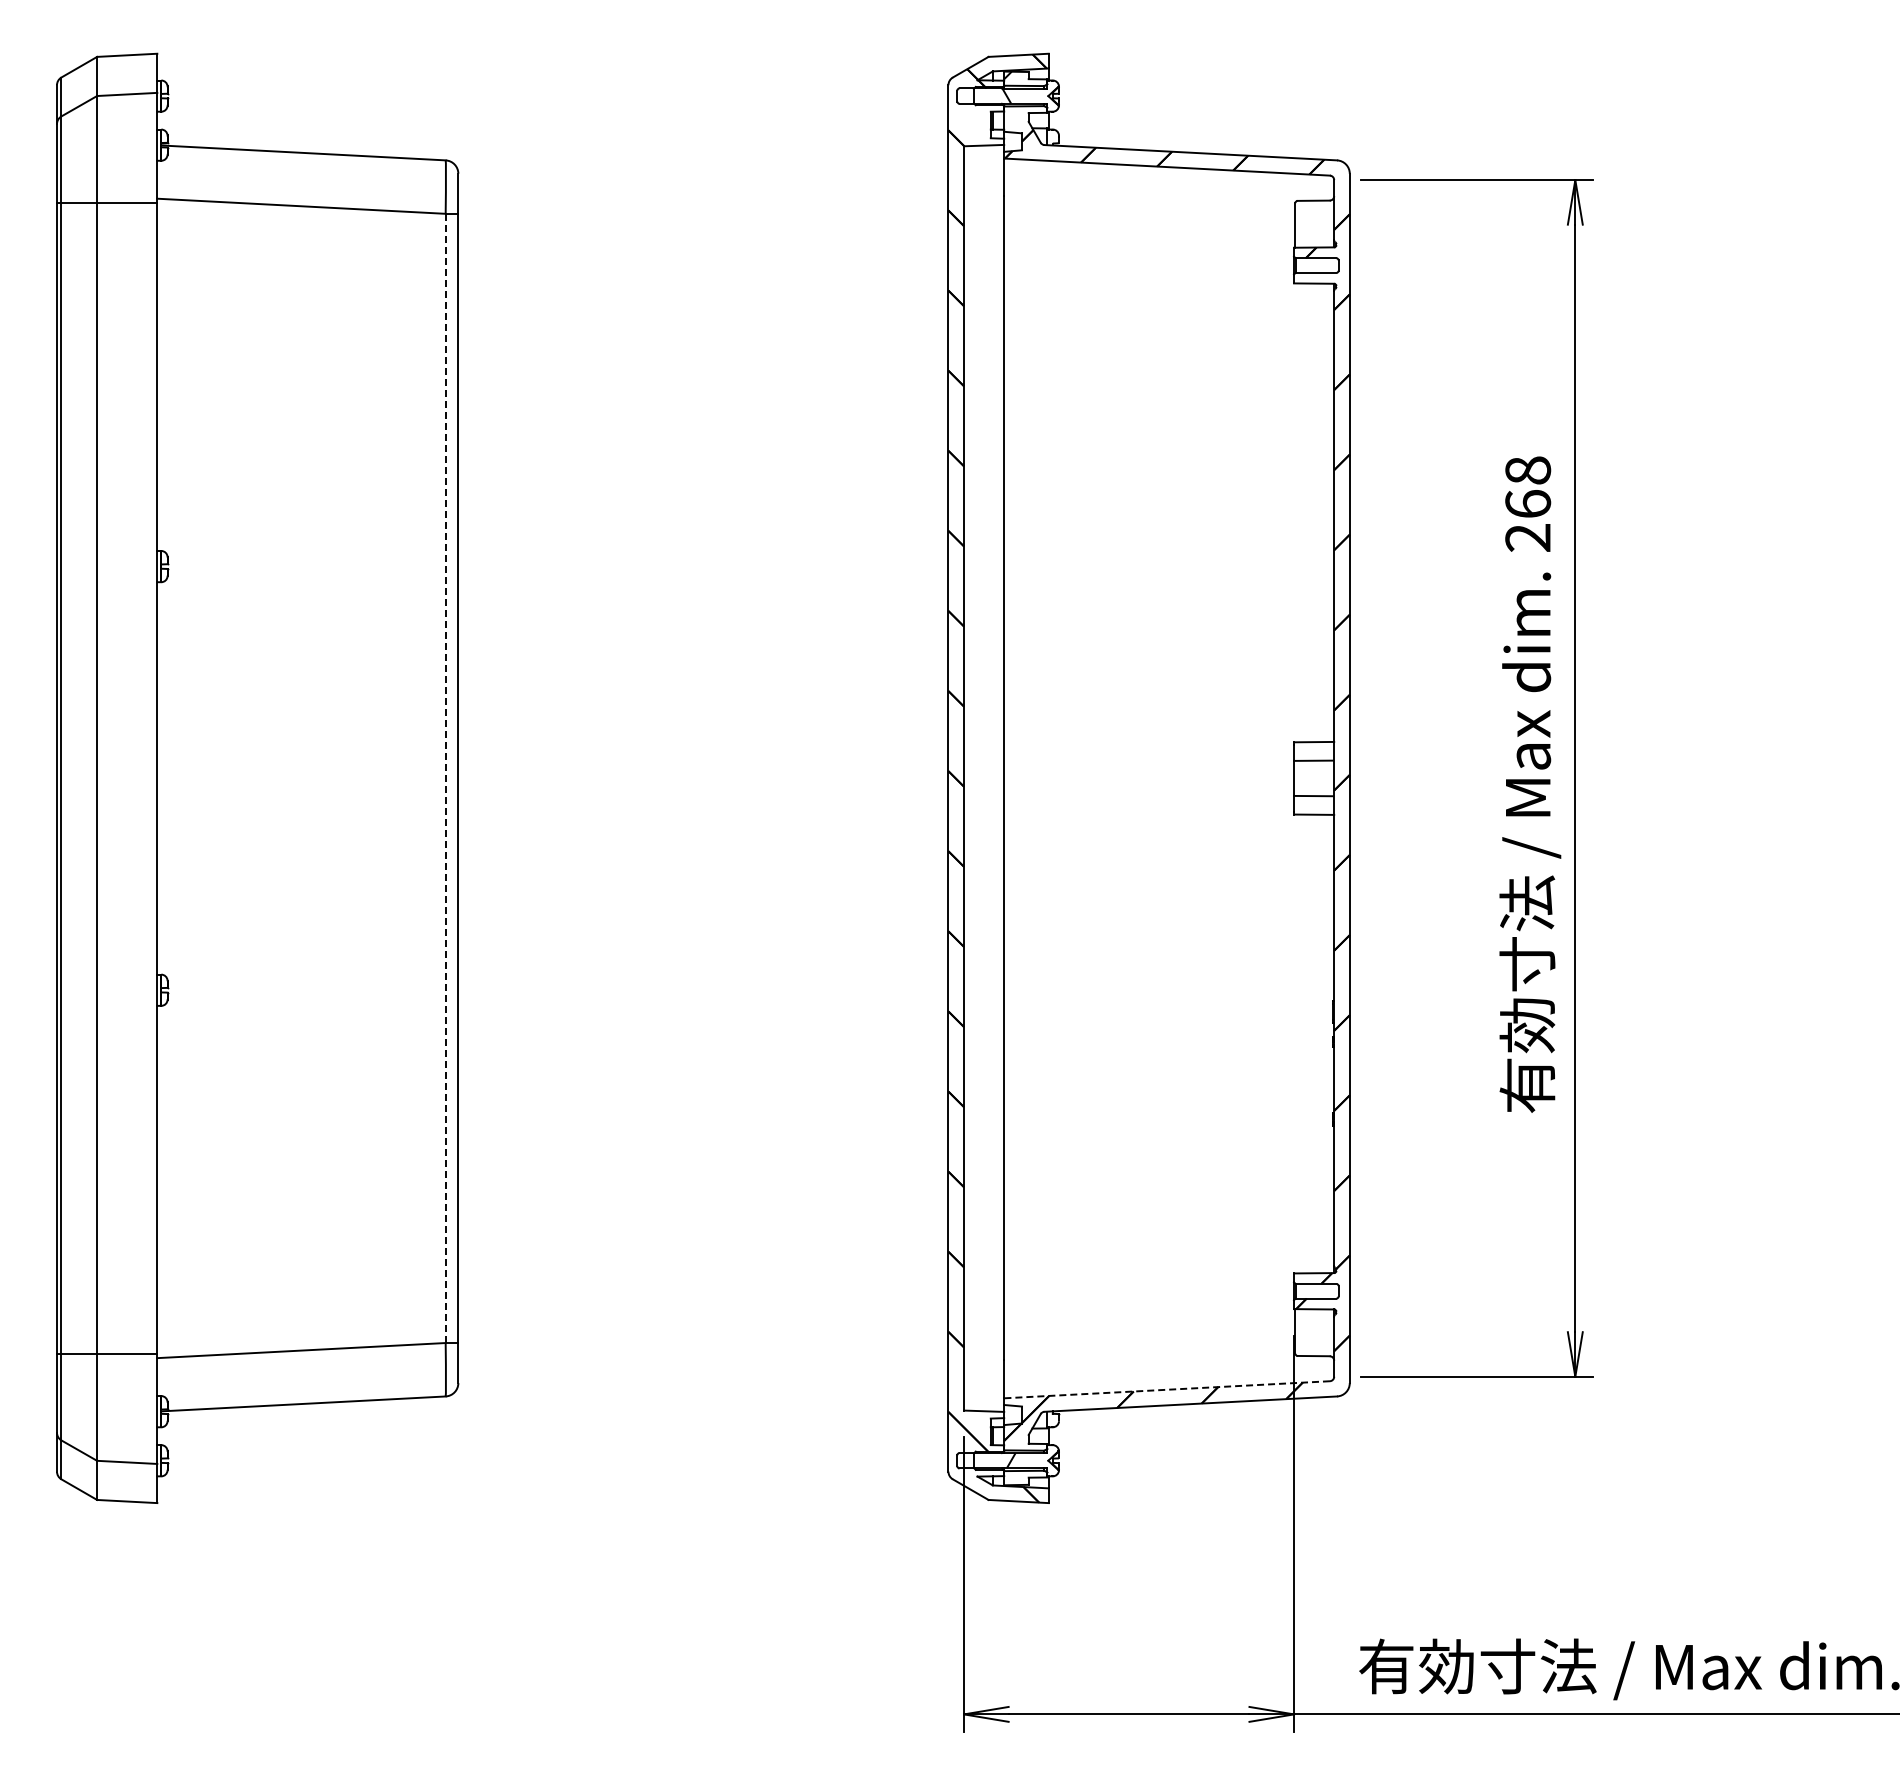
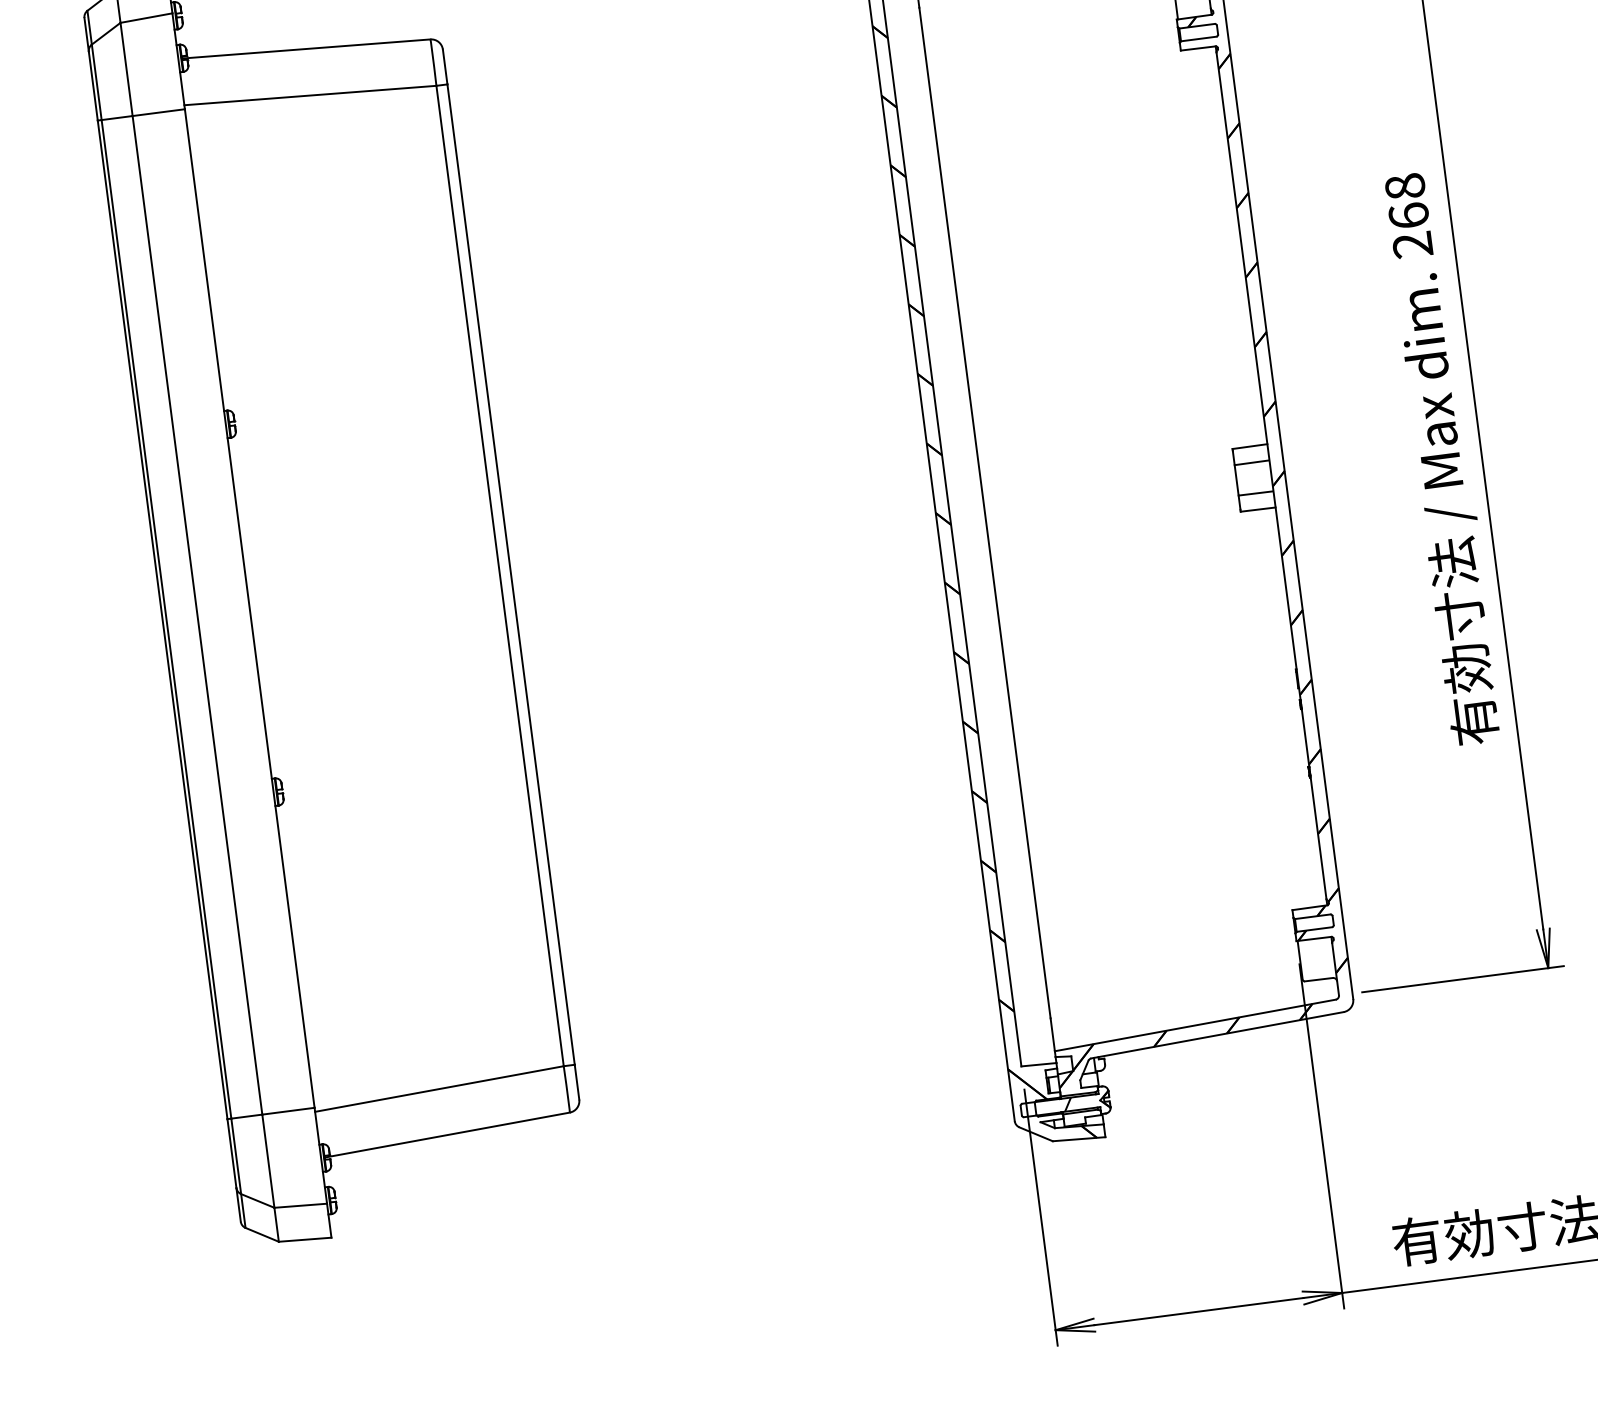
line: (445, 778) -> (499, 576), dashed -> solid
line: (1166, 1389) -> (1194, 1025), dashed -> solid

